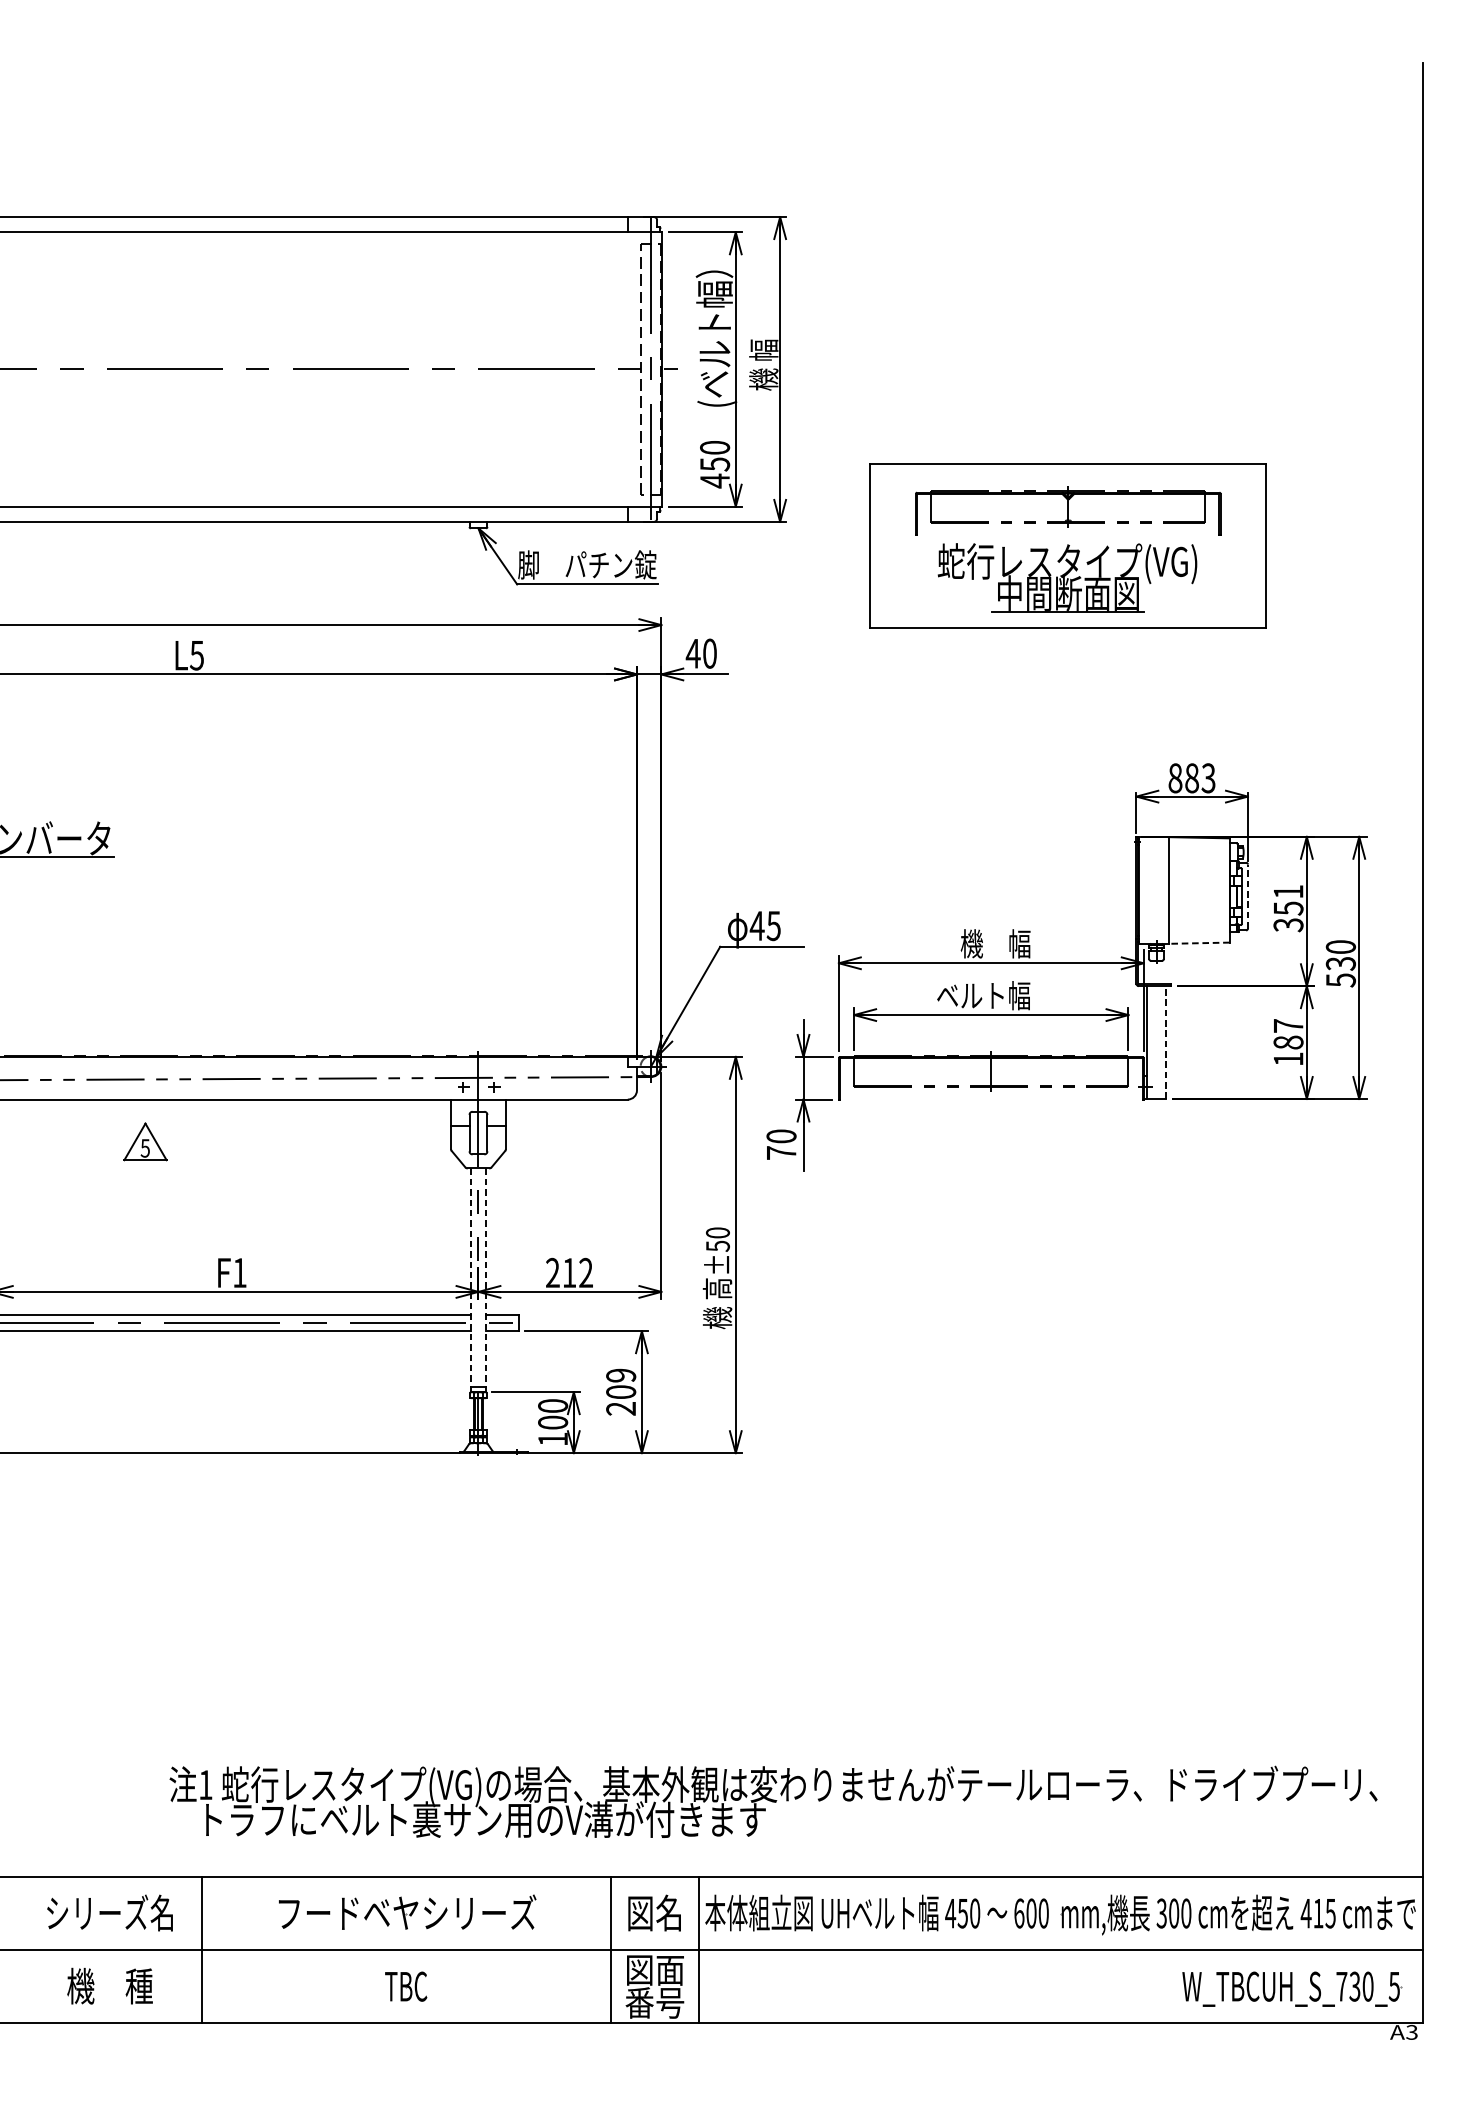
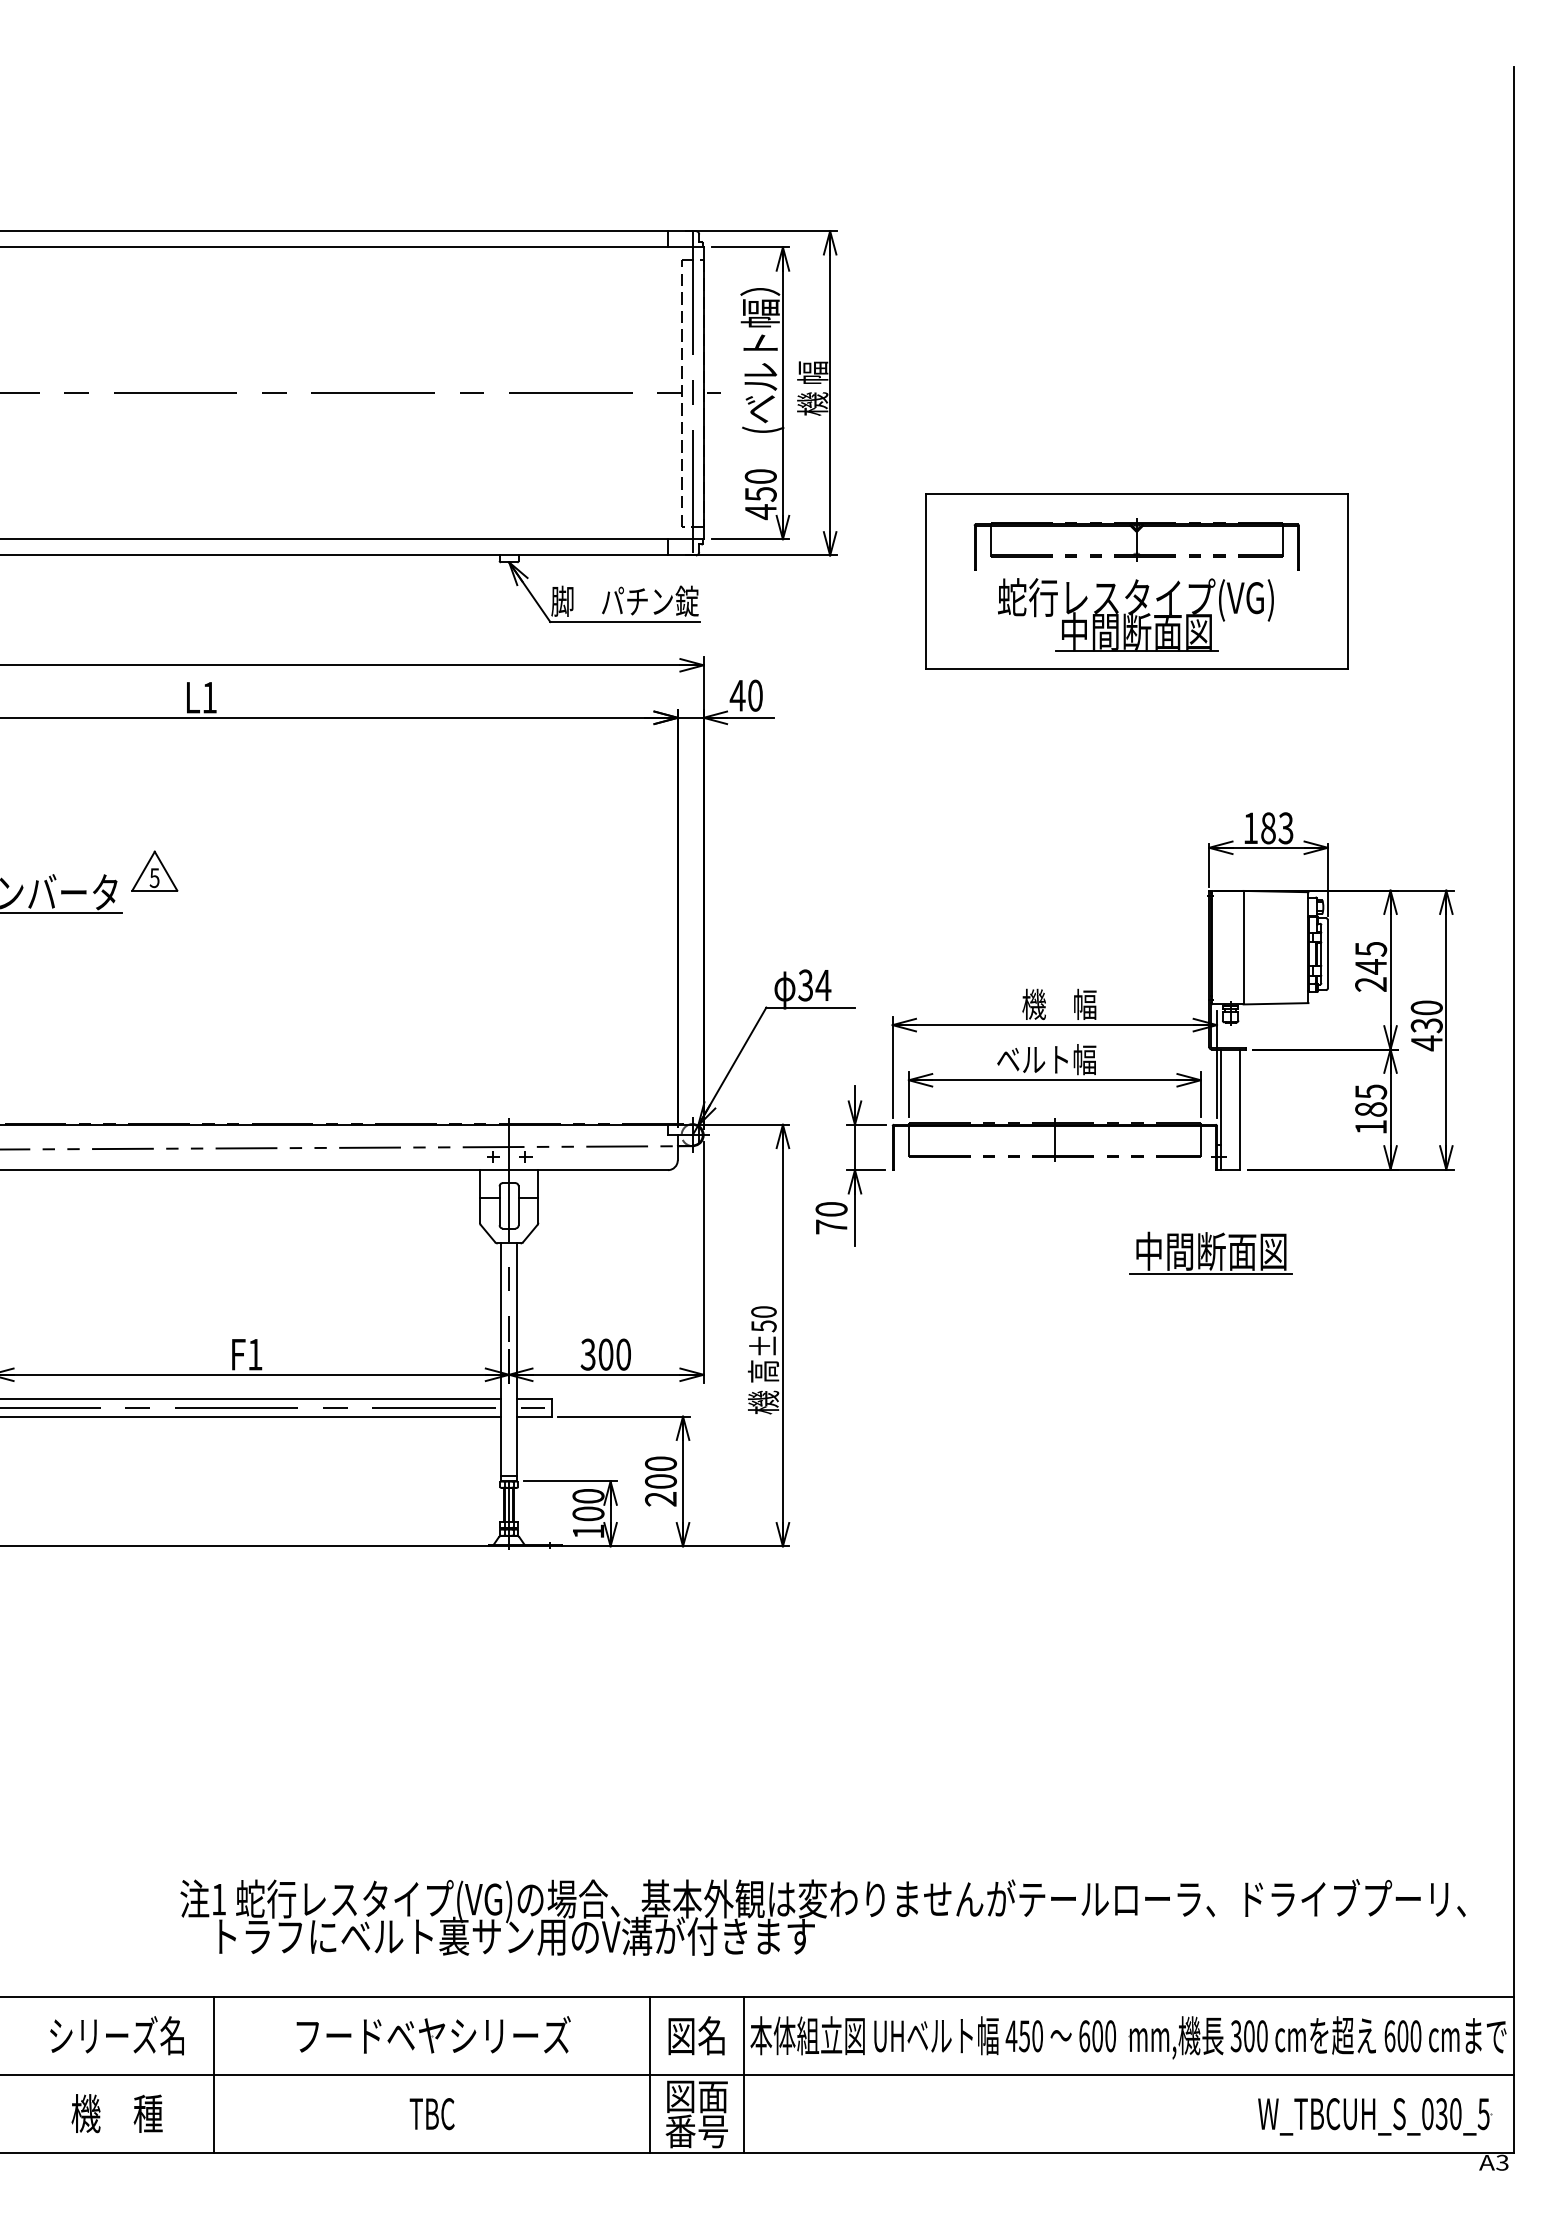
text: (196, 655) -> (209, 697), L5 -> L1
text: (1175, 778) -> (1250, 828), 883 -> 183
line: (1247, 895) -> (1327, 953), dashed -> solid
text: (1288, 909) -> (1371, 967), 351 -> 245
text: (765, 926) -> (814, 985), 45 -> 34
line: (1198, 942) -> (1275, 1003), dashed -> solid
text: (1340, 980) -> (1426, 1043), 530 -> 430
text: (1288, 1025) -> (1371, 1091), 187 -> 185
line: (1165, 1042) -> (1240, 1109), dashed -> solid
part: (145, 1141) -> (154, 870), moved
part: (1137, 1176) -> (1210, 1252), added
text: (569, 1272) -> (605, 1354), 212 -> 300
line: (471, 1279) -> (501, 1361), dashed -> solid
line: (486, 1279) -> (517, 1361), dashed -> solid
text: (621, 1375) -> (661, 1463), 209 -> 200
text: (1318, 1913) -> (1402, 2036), 415 -> 600
text: (1341, 1987) -> (1427, 2114), W_TBCUH_S_730_5 -> W_TBCUH_S_030_5

